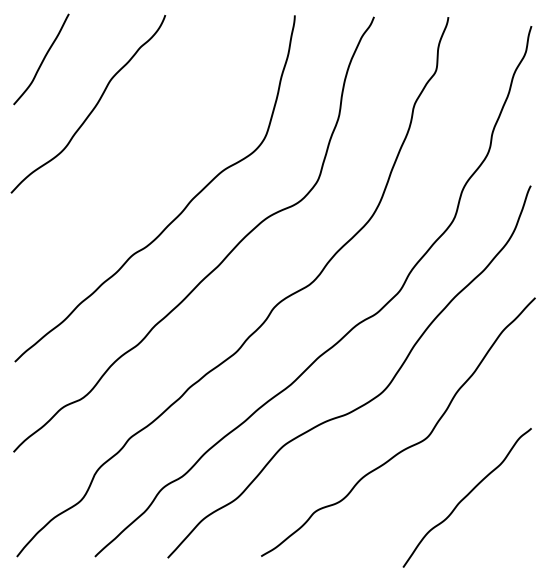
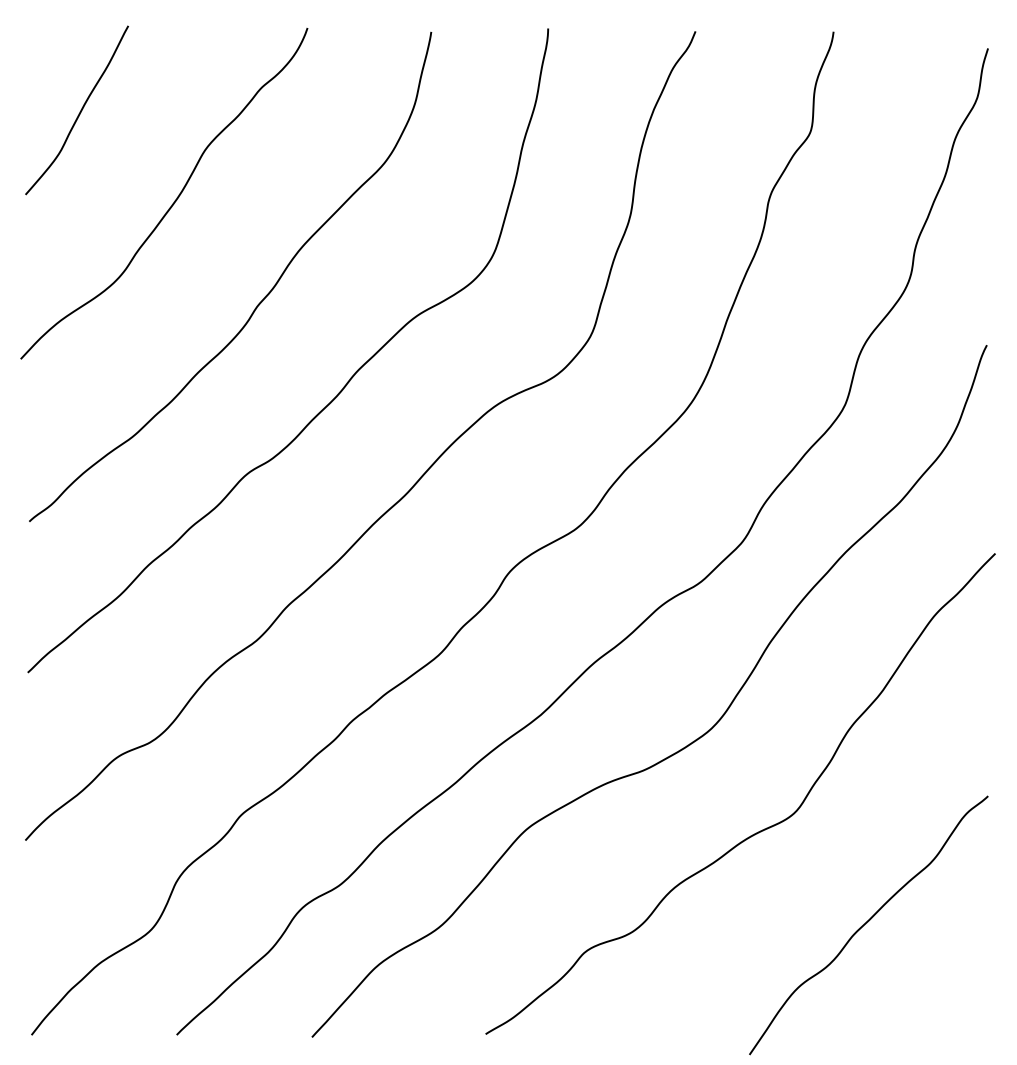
curve: (140, 160) -> (261, 298), added

